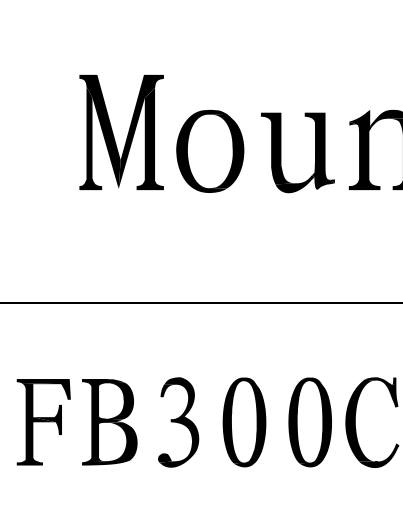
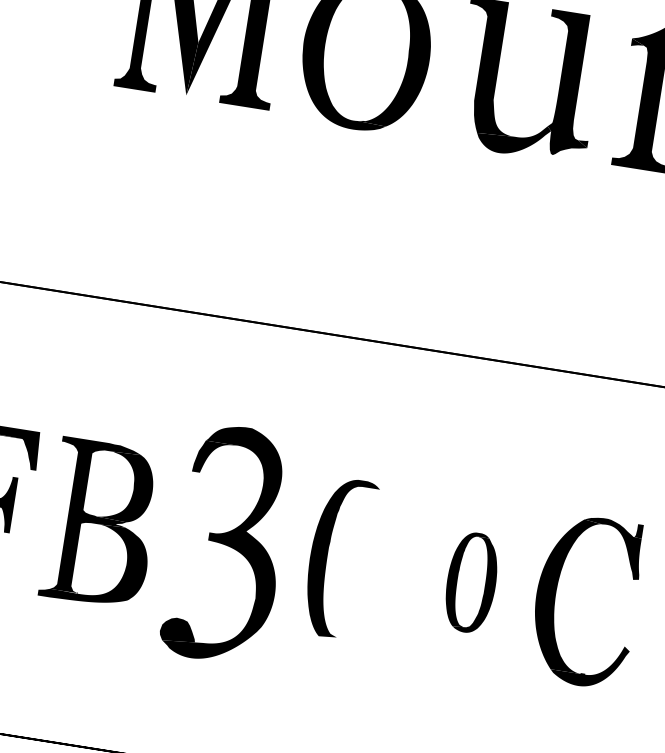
part: (178, 422) -> (228, 544), size x1.4
part: (309, 422) -> (470, 582), size x0.6
fill: (249, 424) -> (358, 568), removed

